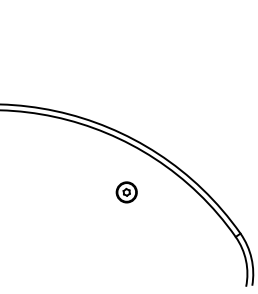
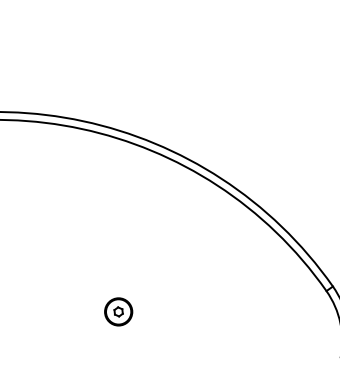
part: (126, 192) -> (118, 312), moved

